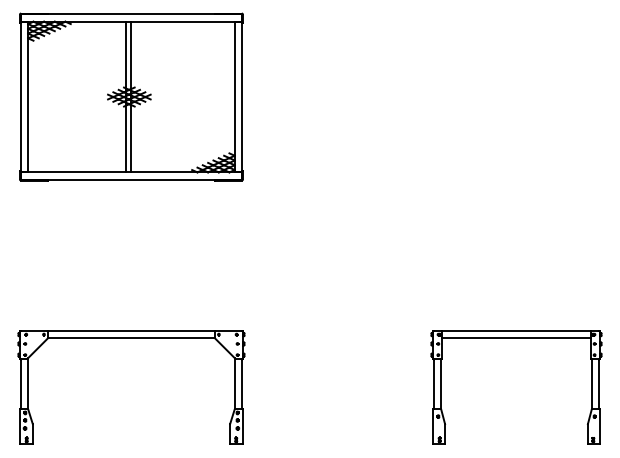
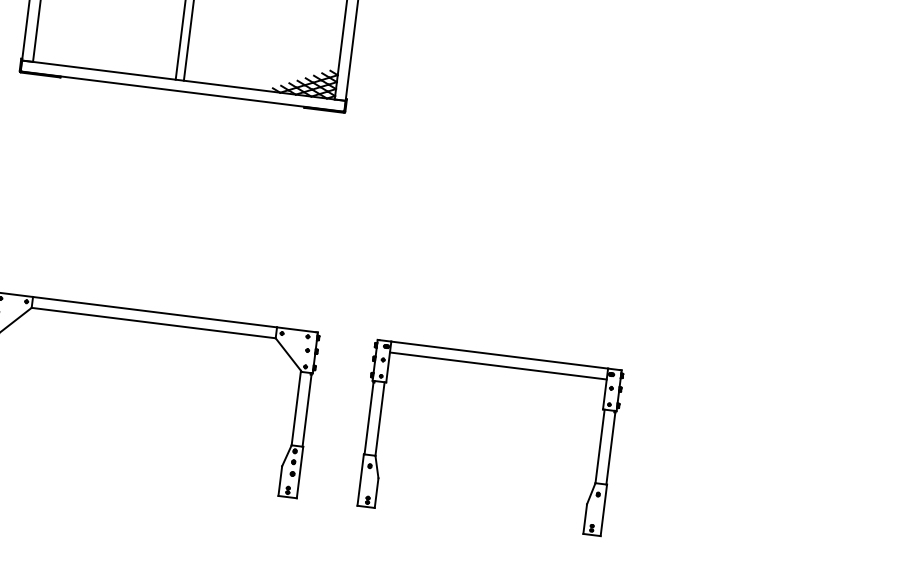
part: (516, 338) -> (498, 366), moved

